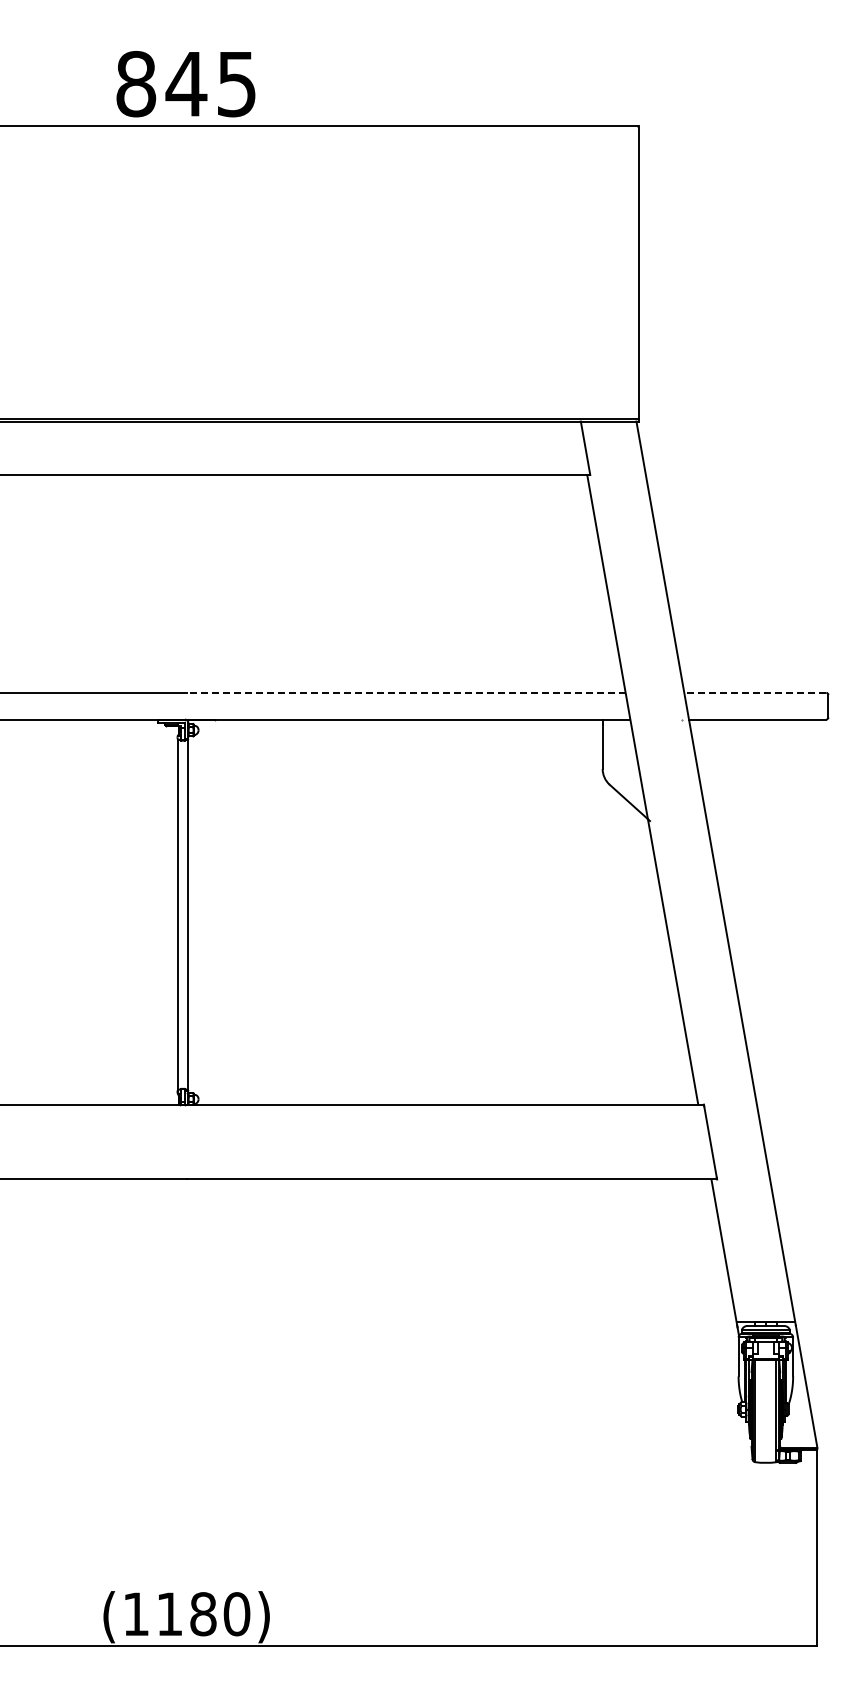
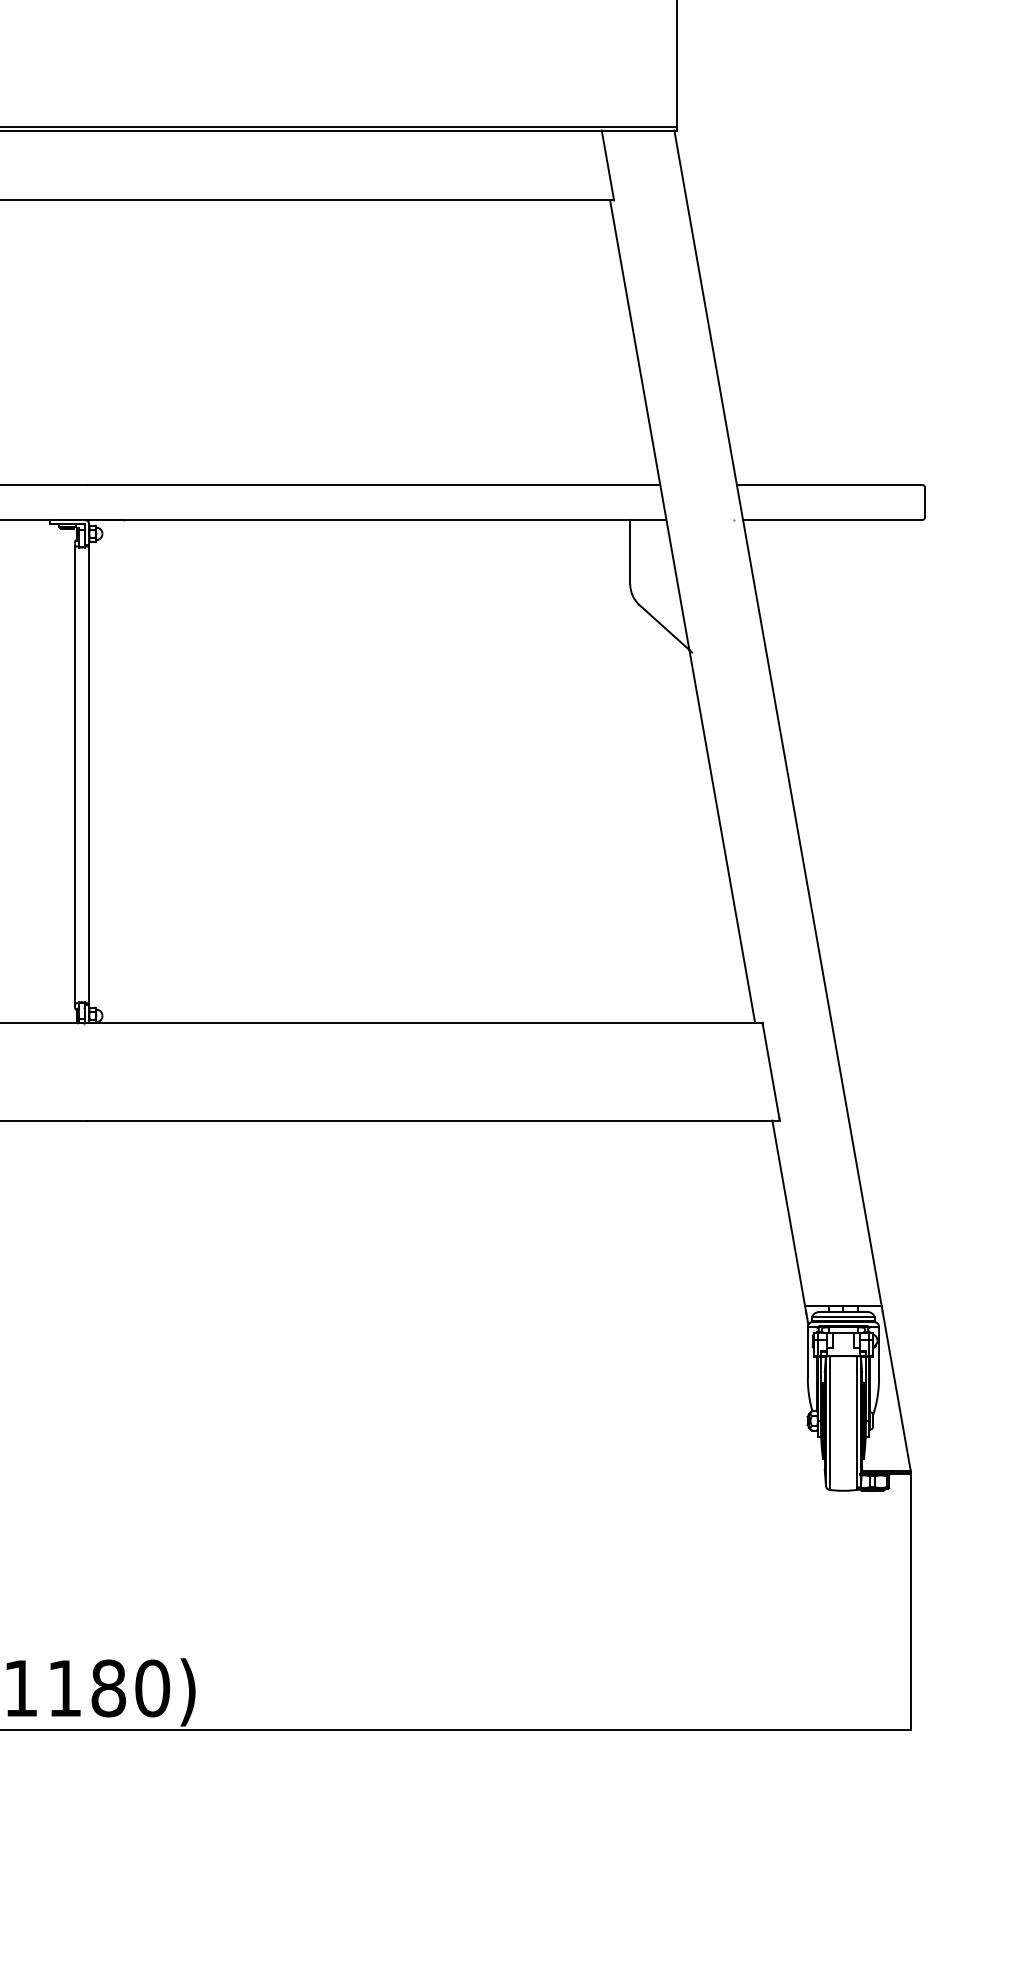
line: (405, 692) -> (372, 484), dashed -> solid
line: (755, 692) -> (829, 484), dashed -> solid

